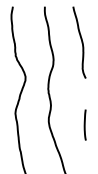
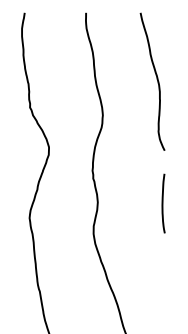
line: (84, 124) -> (162, 202), moved

